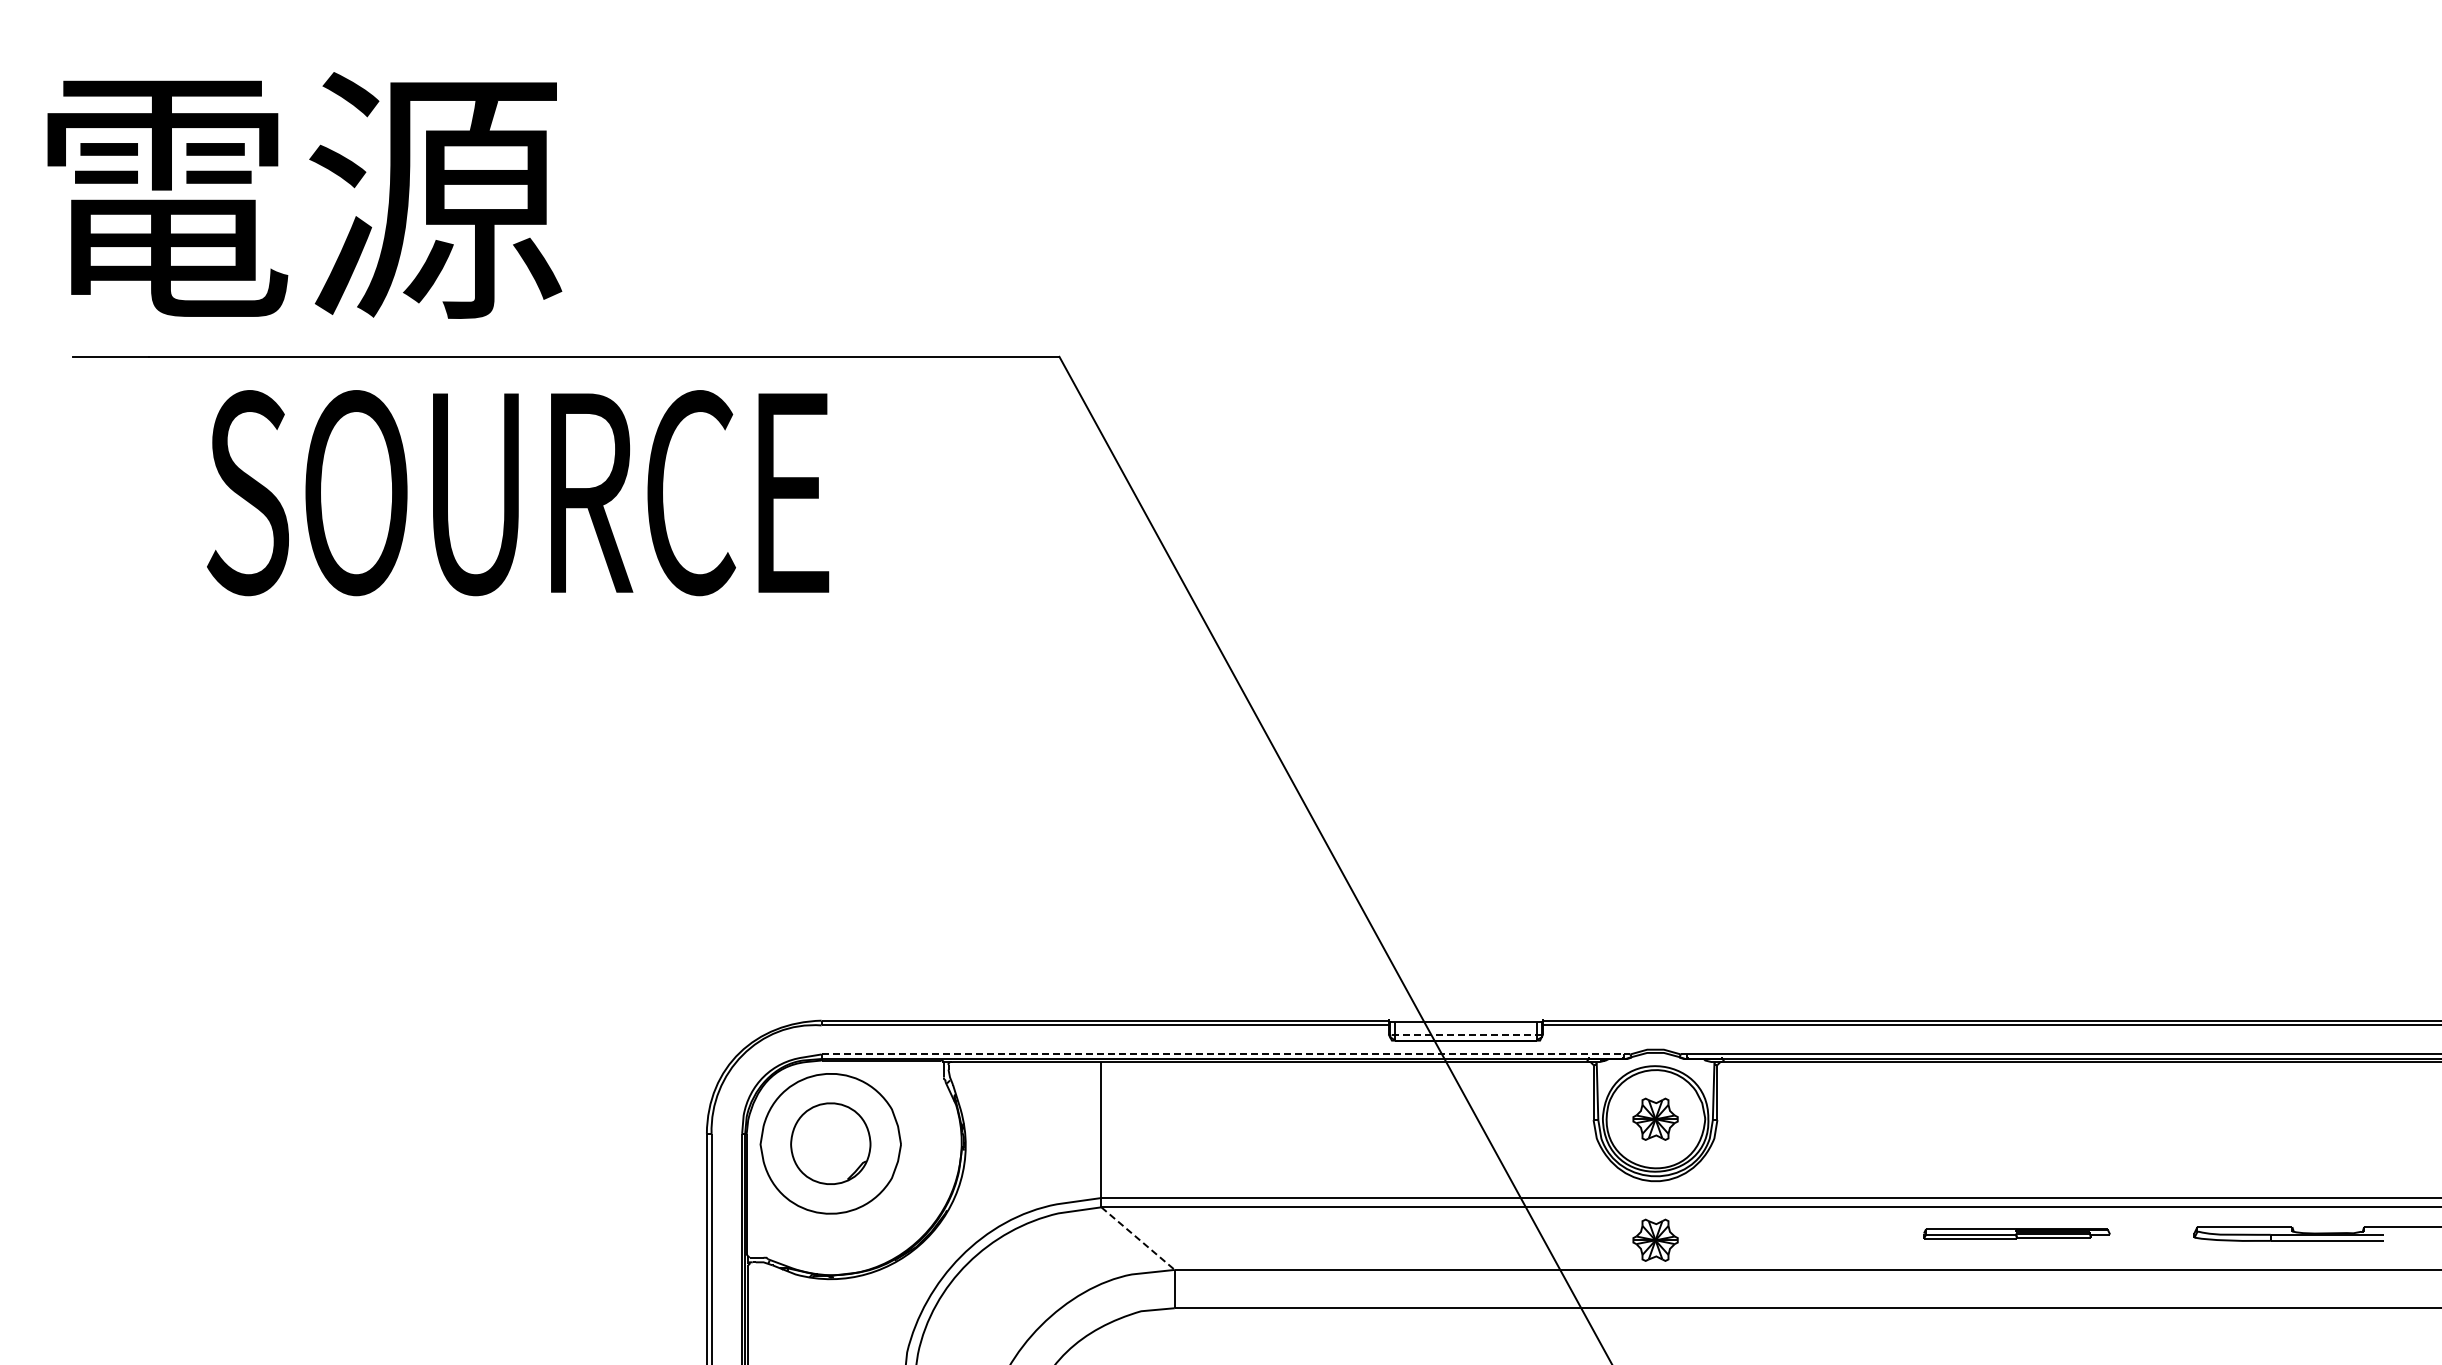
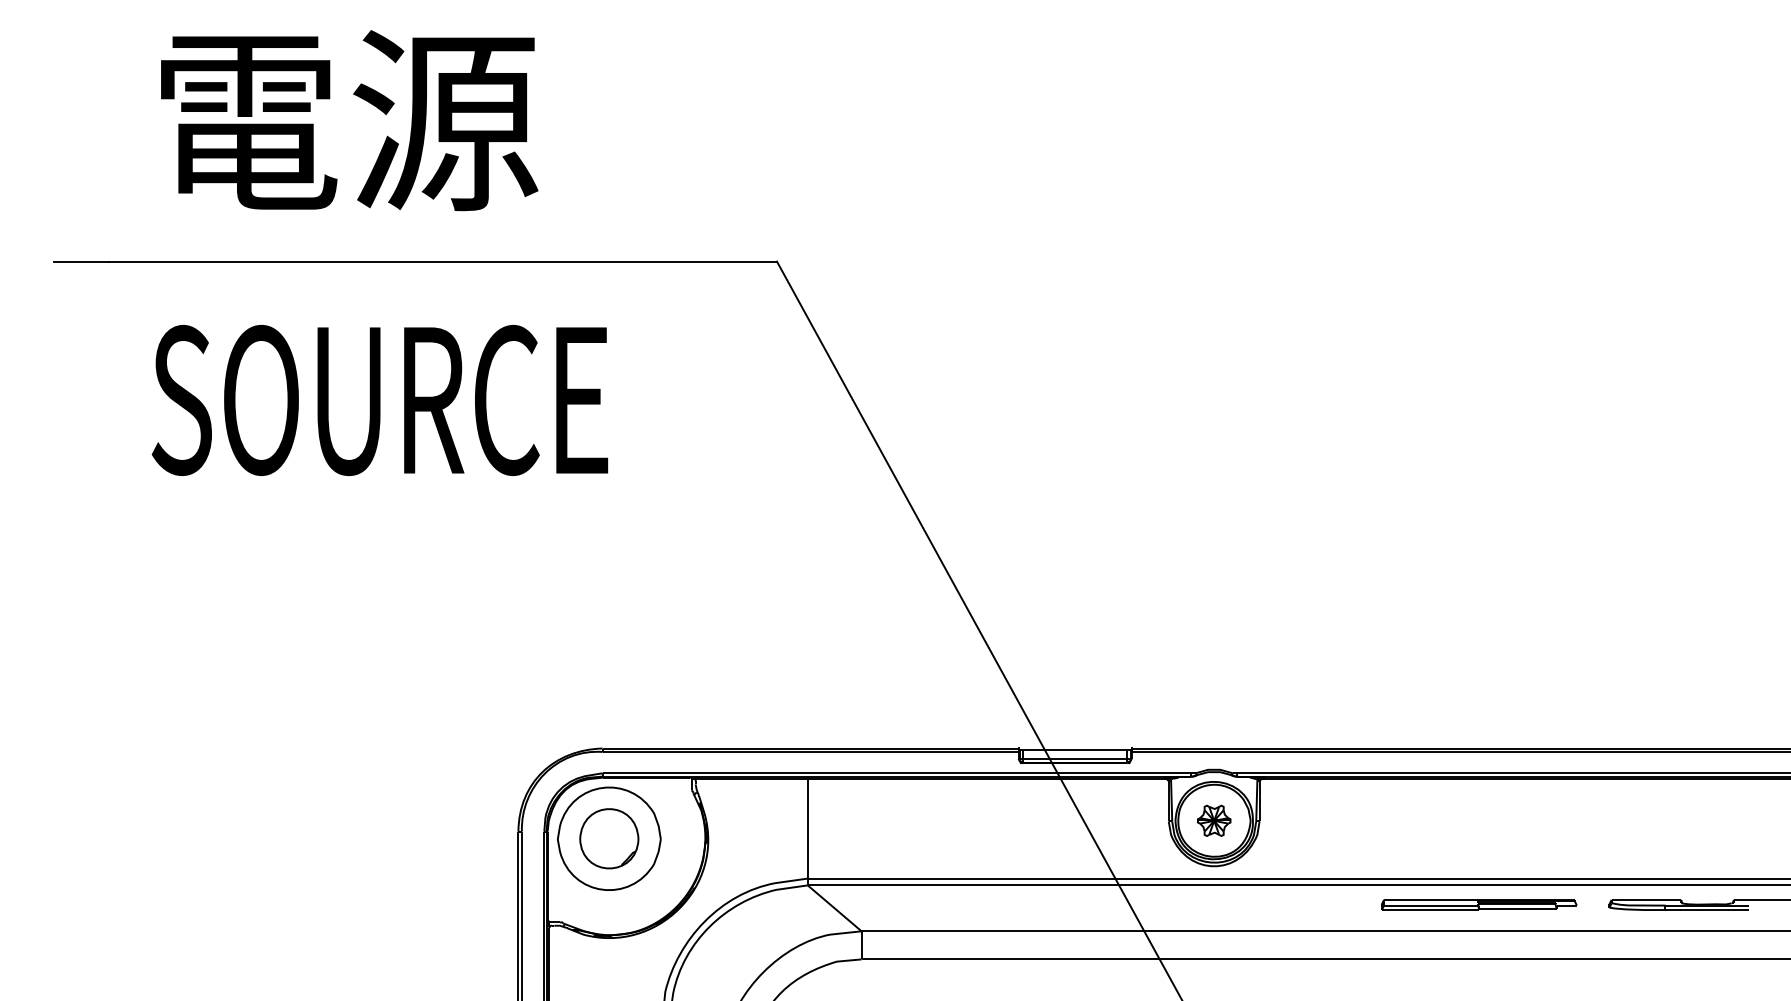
text: (304, 195) -> (349, 120), moved
text: (518, 493) -> (380, 400), moved
line: (1465, 1034) -> (1074, 758), dashed -> solid
line: (1223, 1054) -> (897, 773), dashed -> solid
part: (2016, 1233) -> (1478, 904), size x1.43
line: (1138, 1238) -> (834, 908), dashed -> solid
part: (1655, 1239) -> (1214, 909), removed

